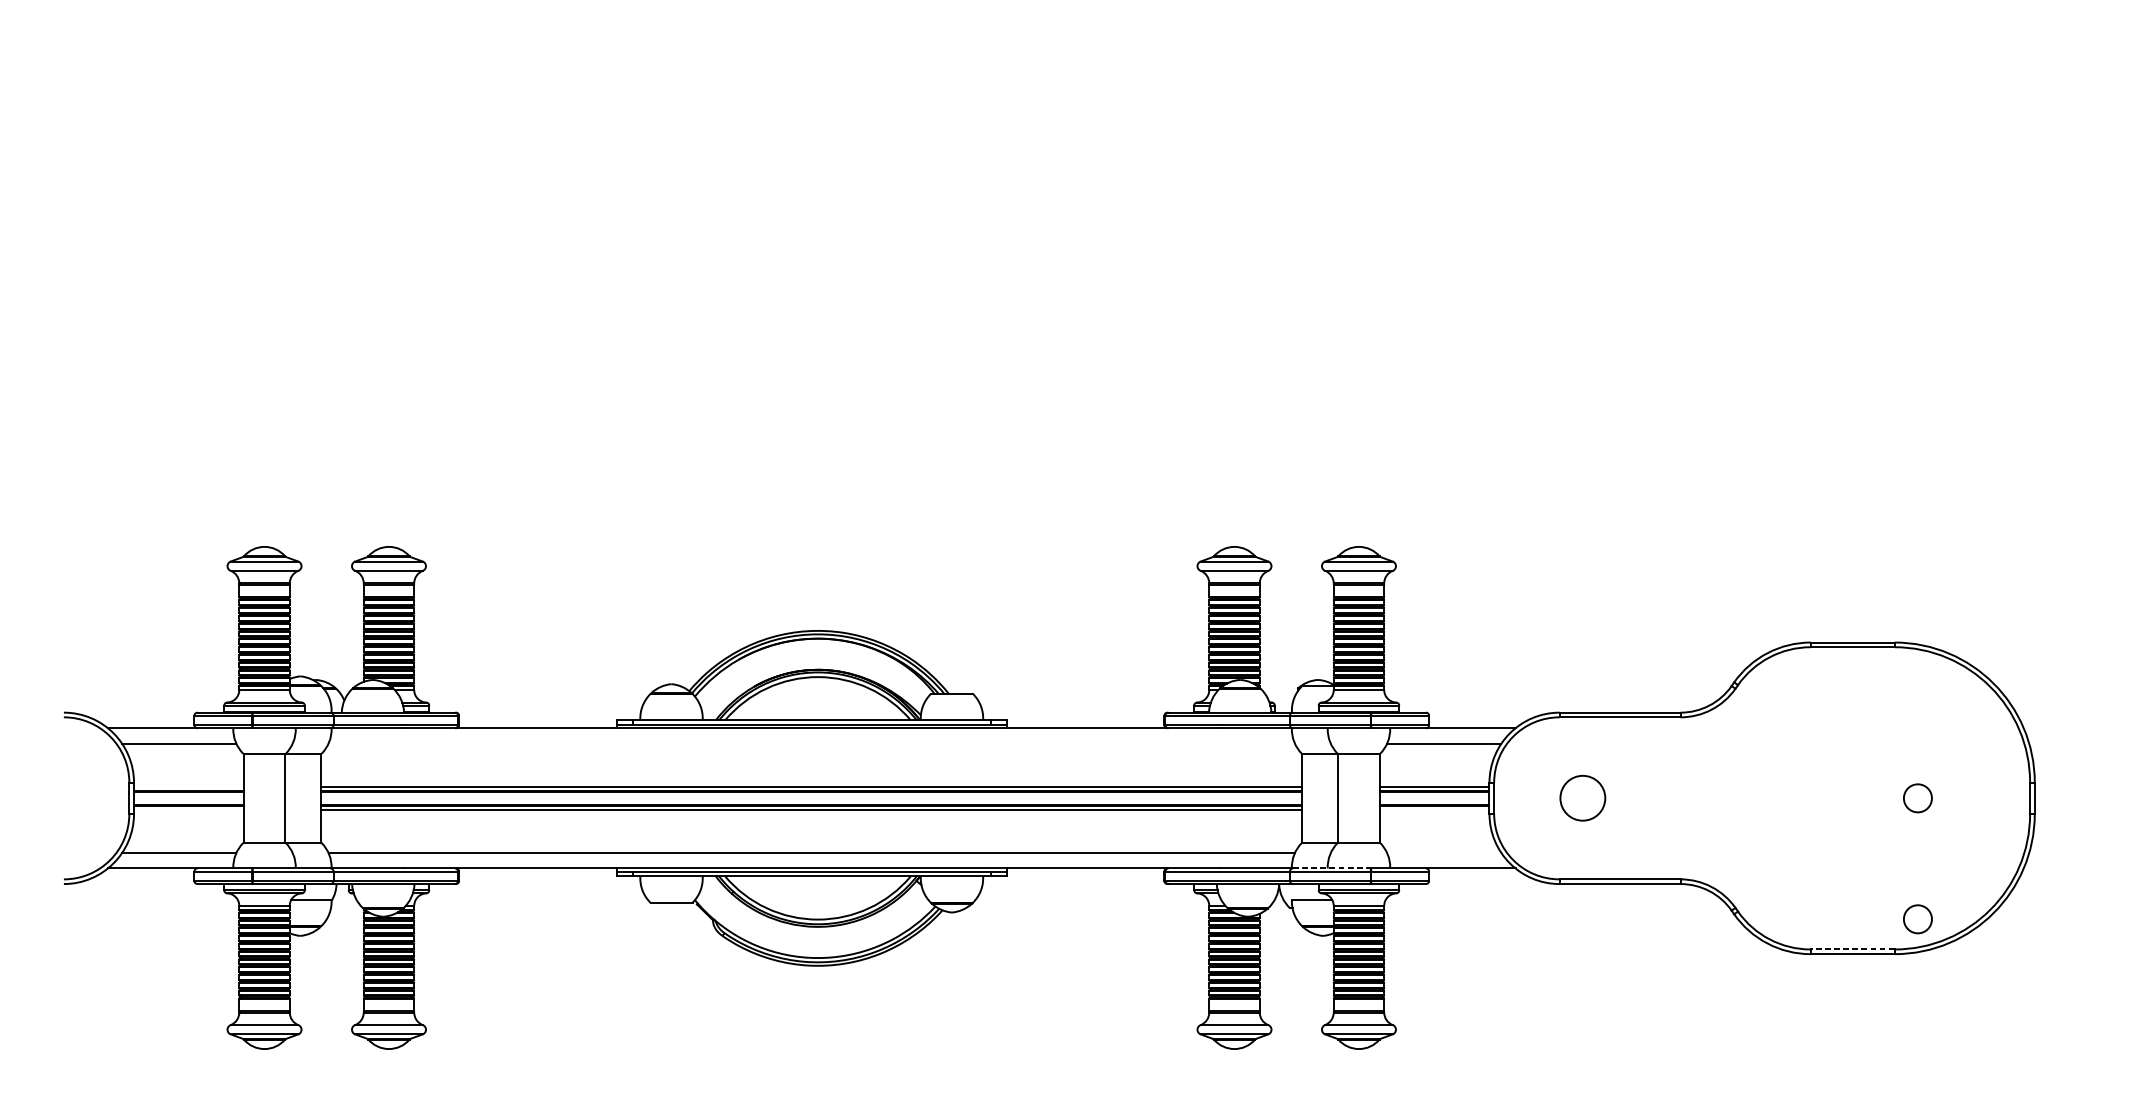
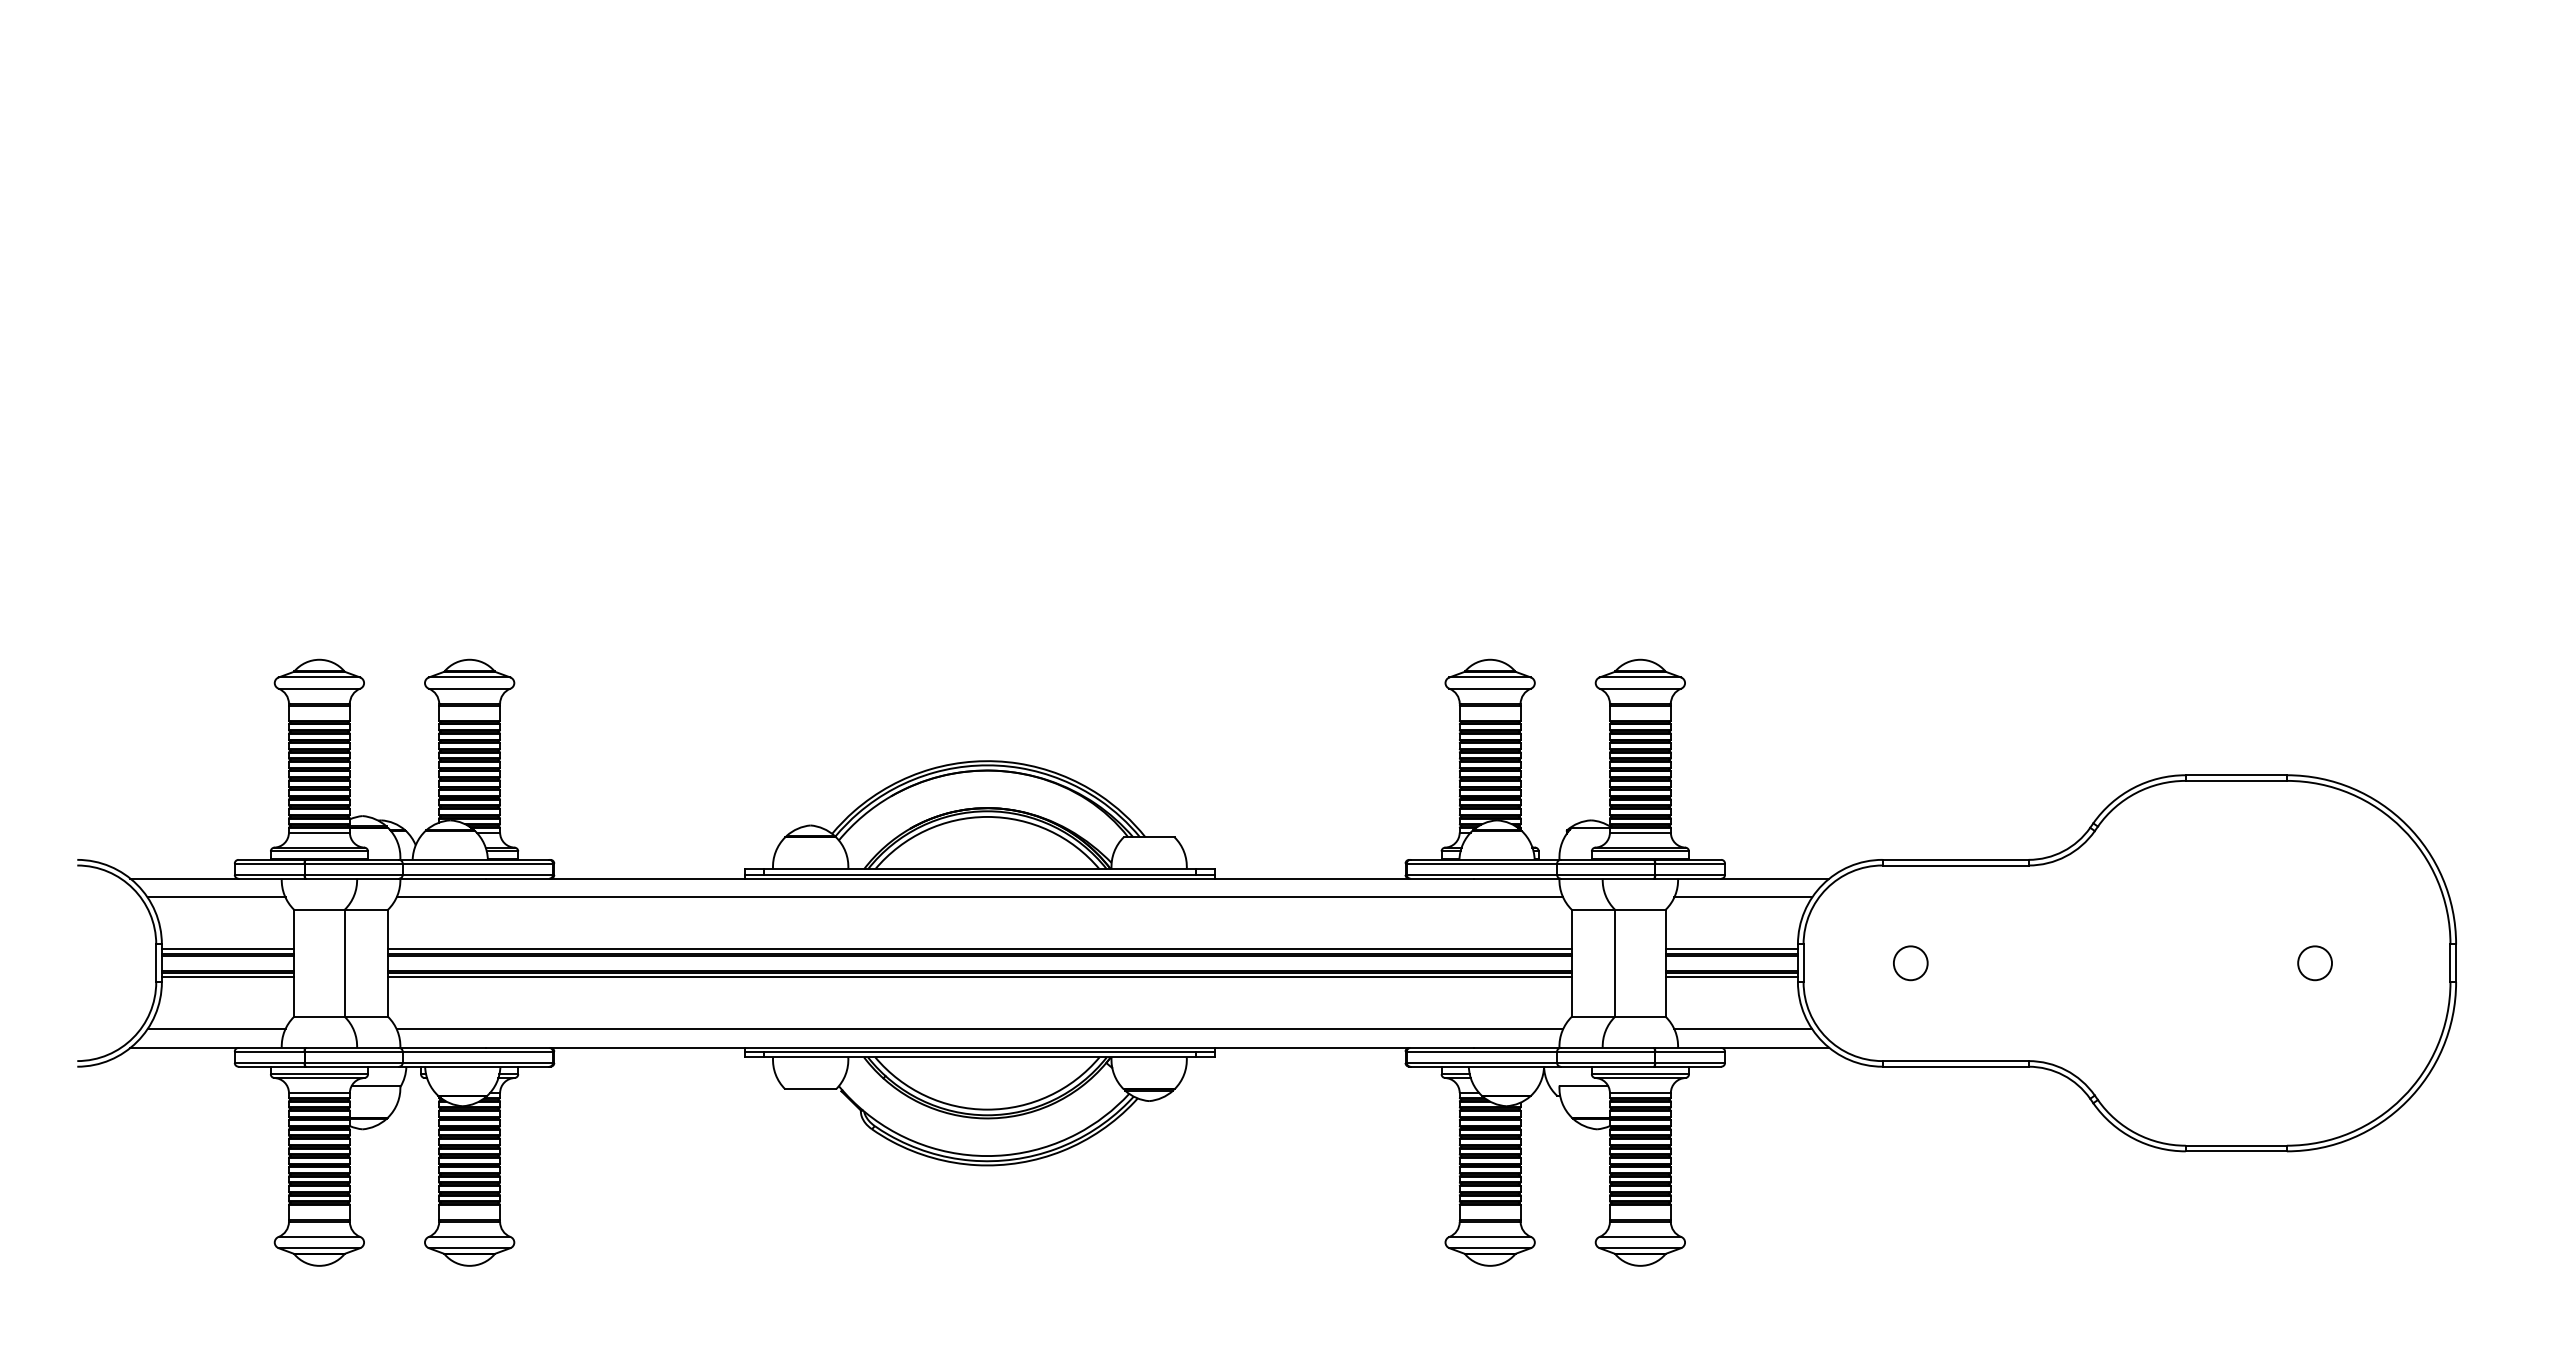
line: (811, 743) -> (979, 897), added
line: (188, 786) -> (227, 949), added
circle: (1582, 798) -> (1910, 963), size x0.62
line: (188, 810) -> (227, 977), added
line: (1434, 810) -> (1731, 977), added
line: (1444, 853) -> (1743, 1029), added
line: (1331, 868) -> (1607, 1047), dashed -> solid
circle: (1917, 919) -> (2314, 1109), removed
line: (1852, 949) -> (2236, 1145), dashed -> solid

